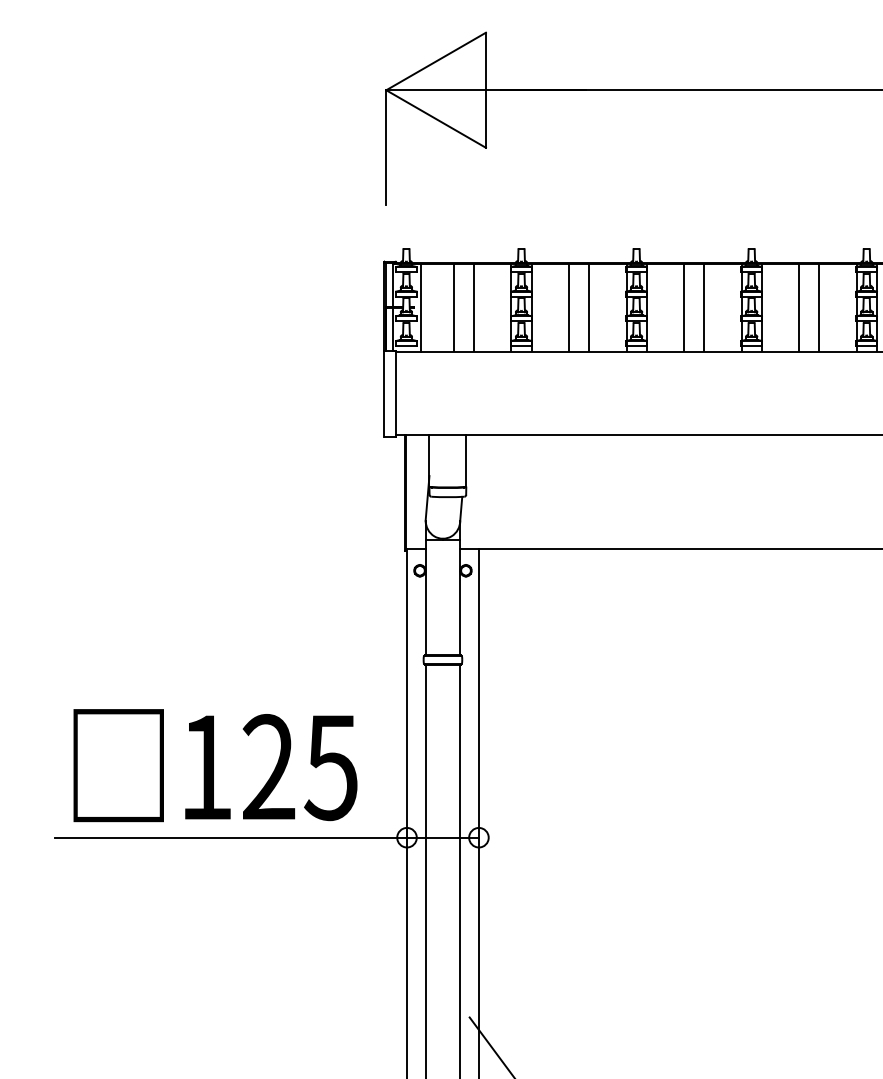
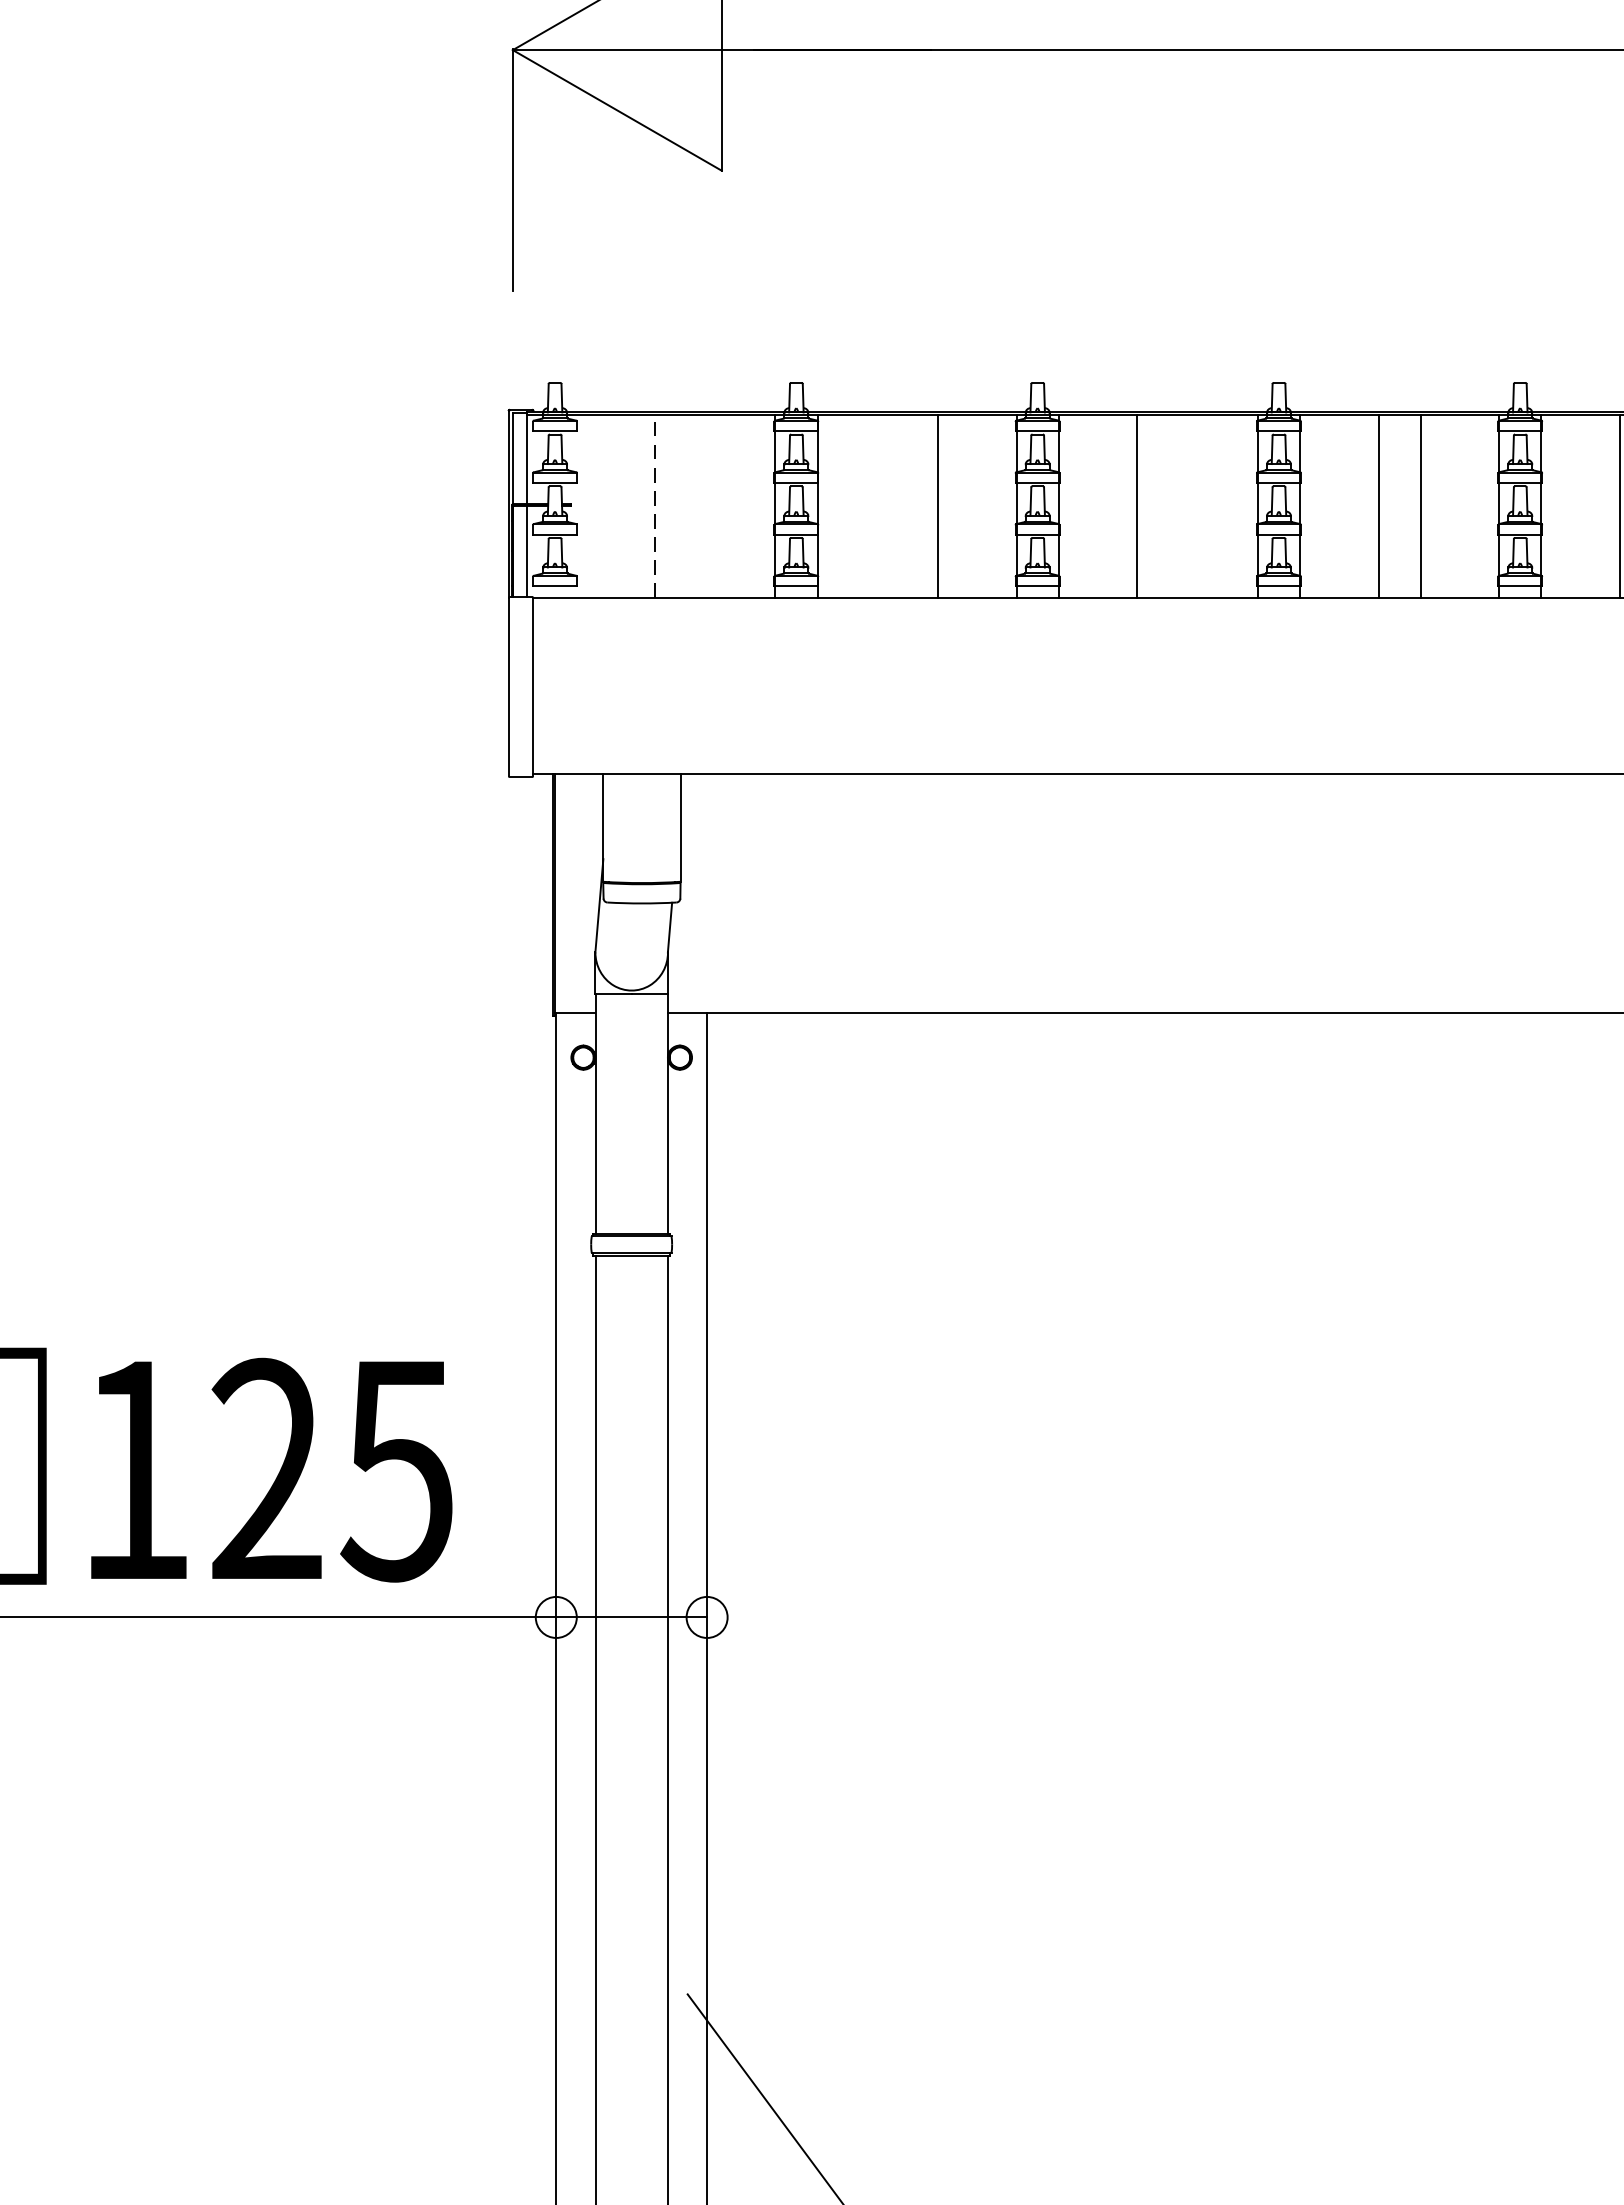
line: (420, 307) -> (584, 505), removed
line: (453, 307) -> (653, 505), solid -> dashed
line: (474, 307) -> (697, 505), removed
line: (568, 307) -> (894, 505), removed
line: (704, 307) -> (1180, 505), removed

